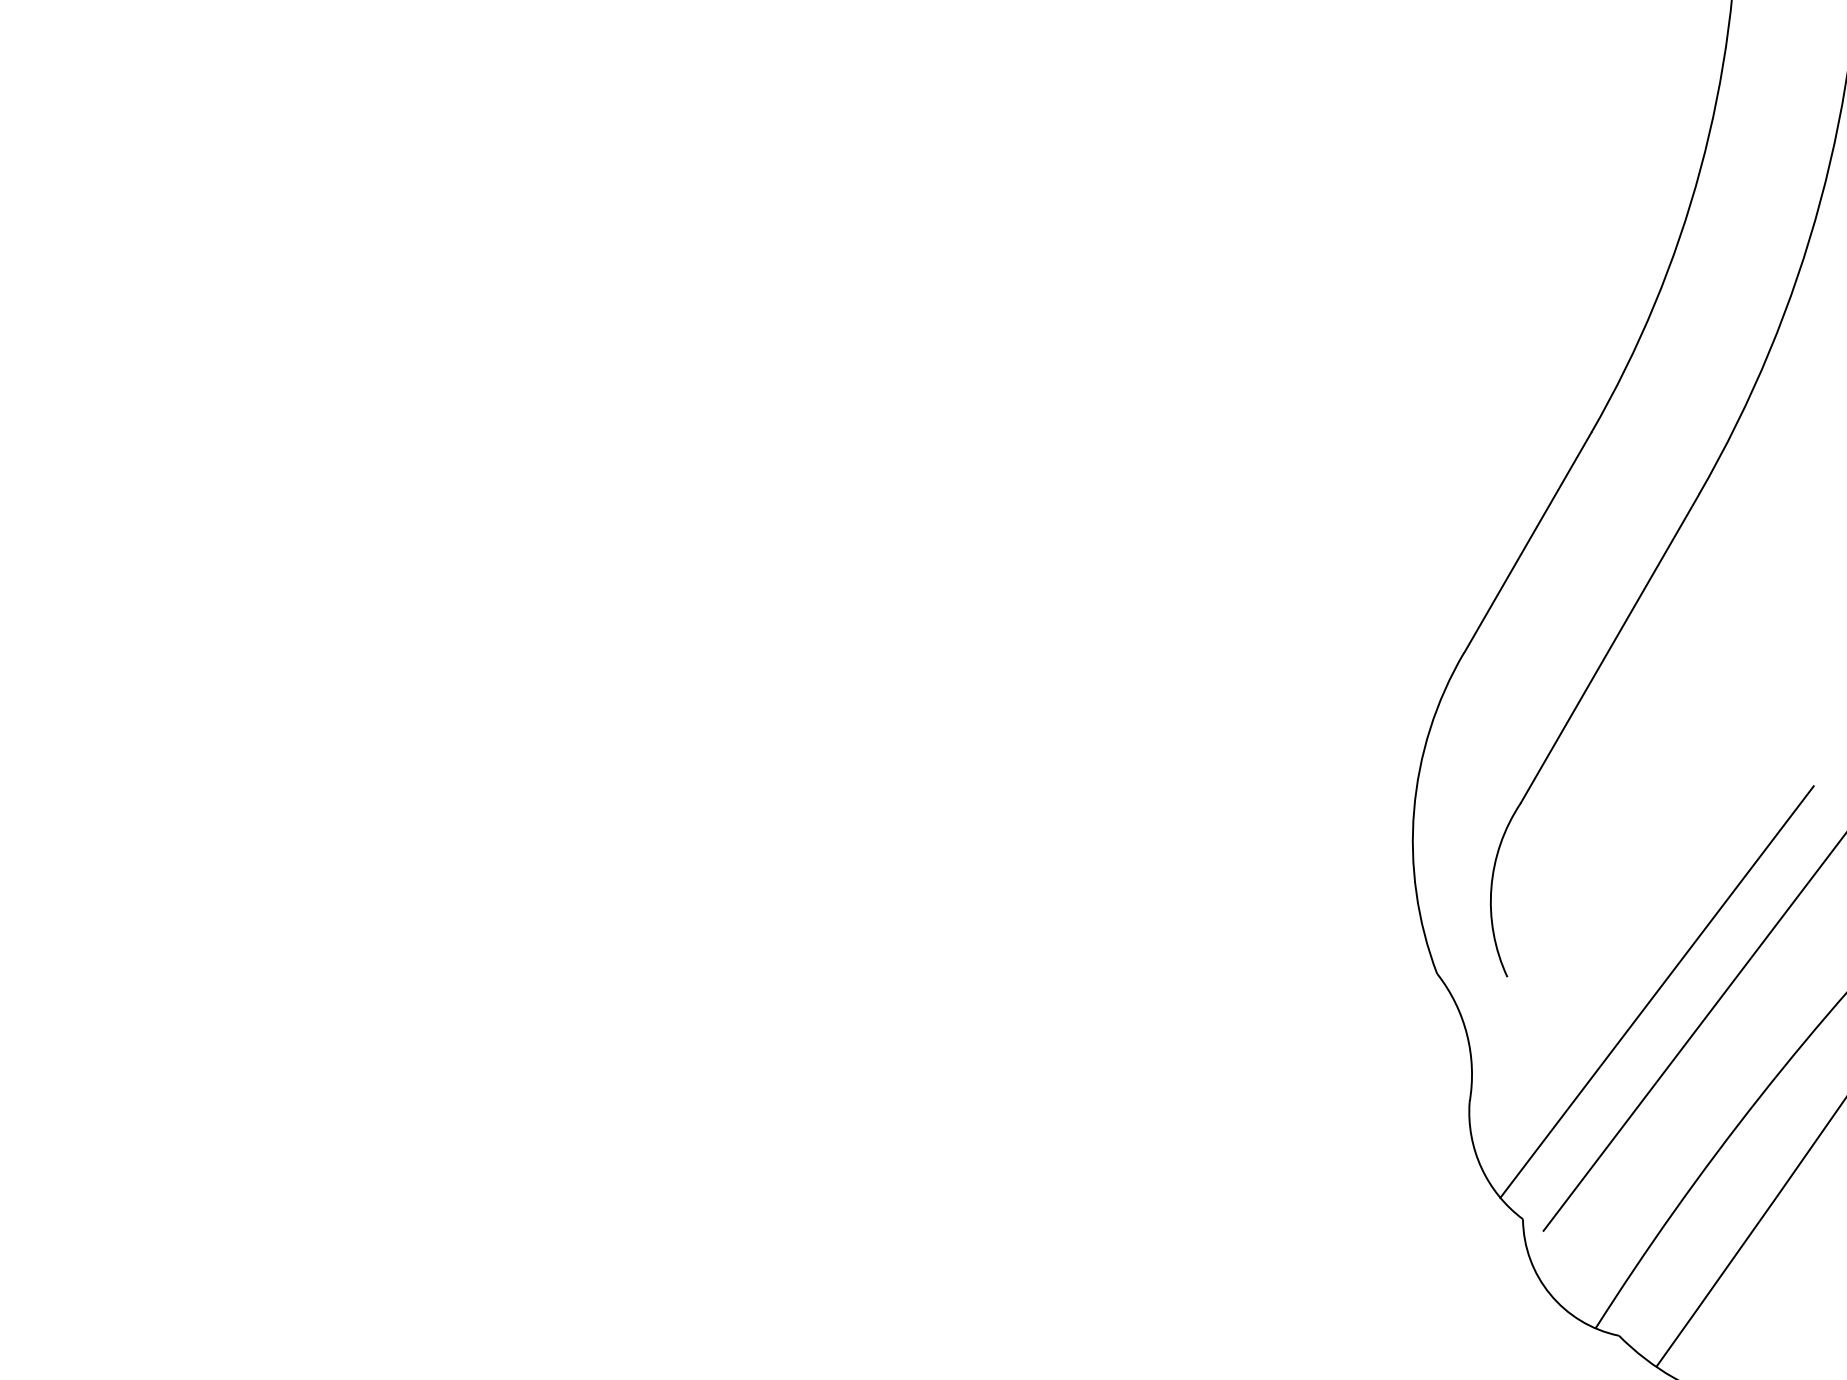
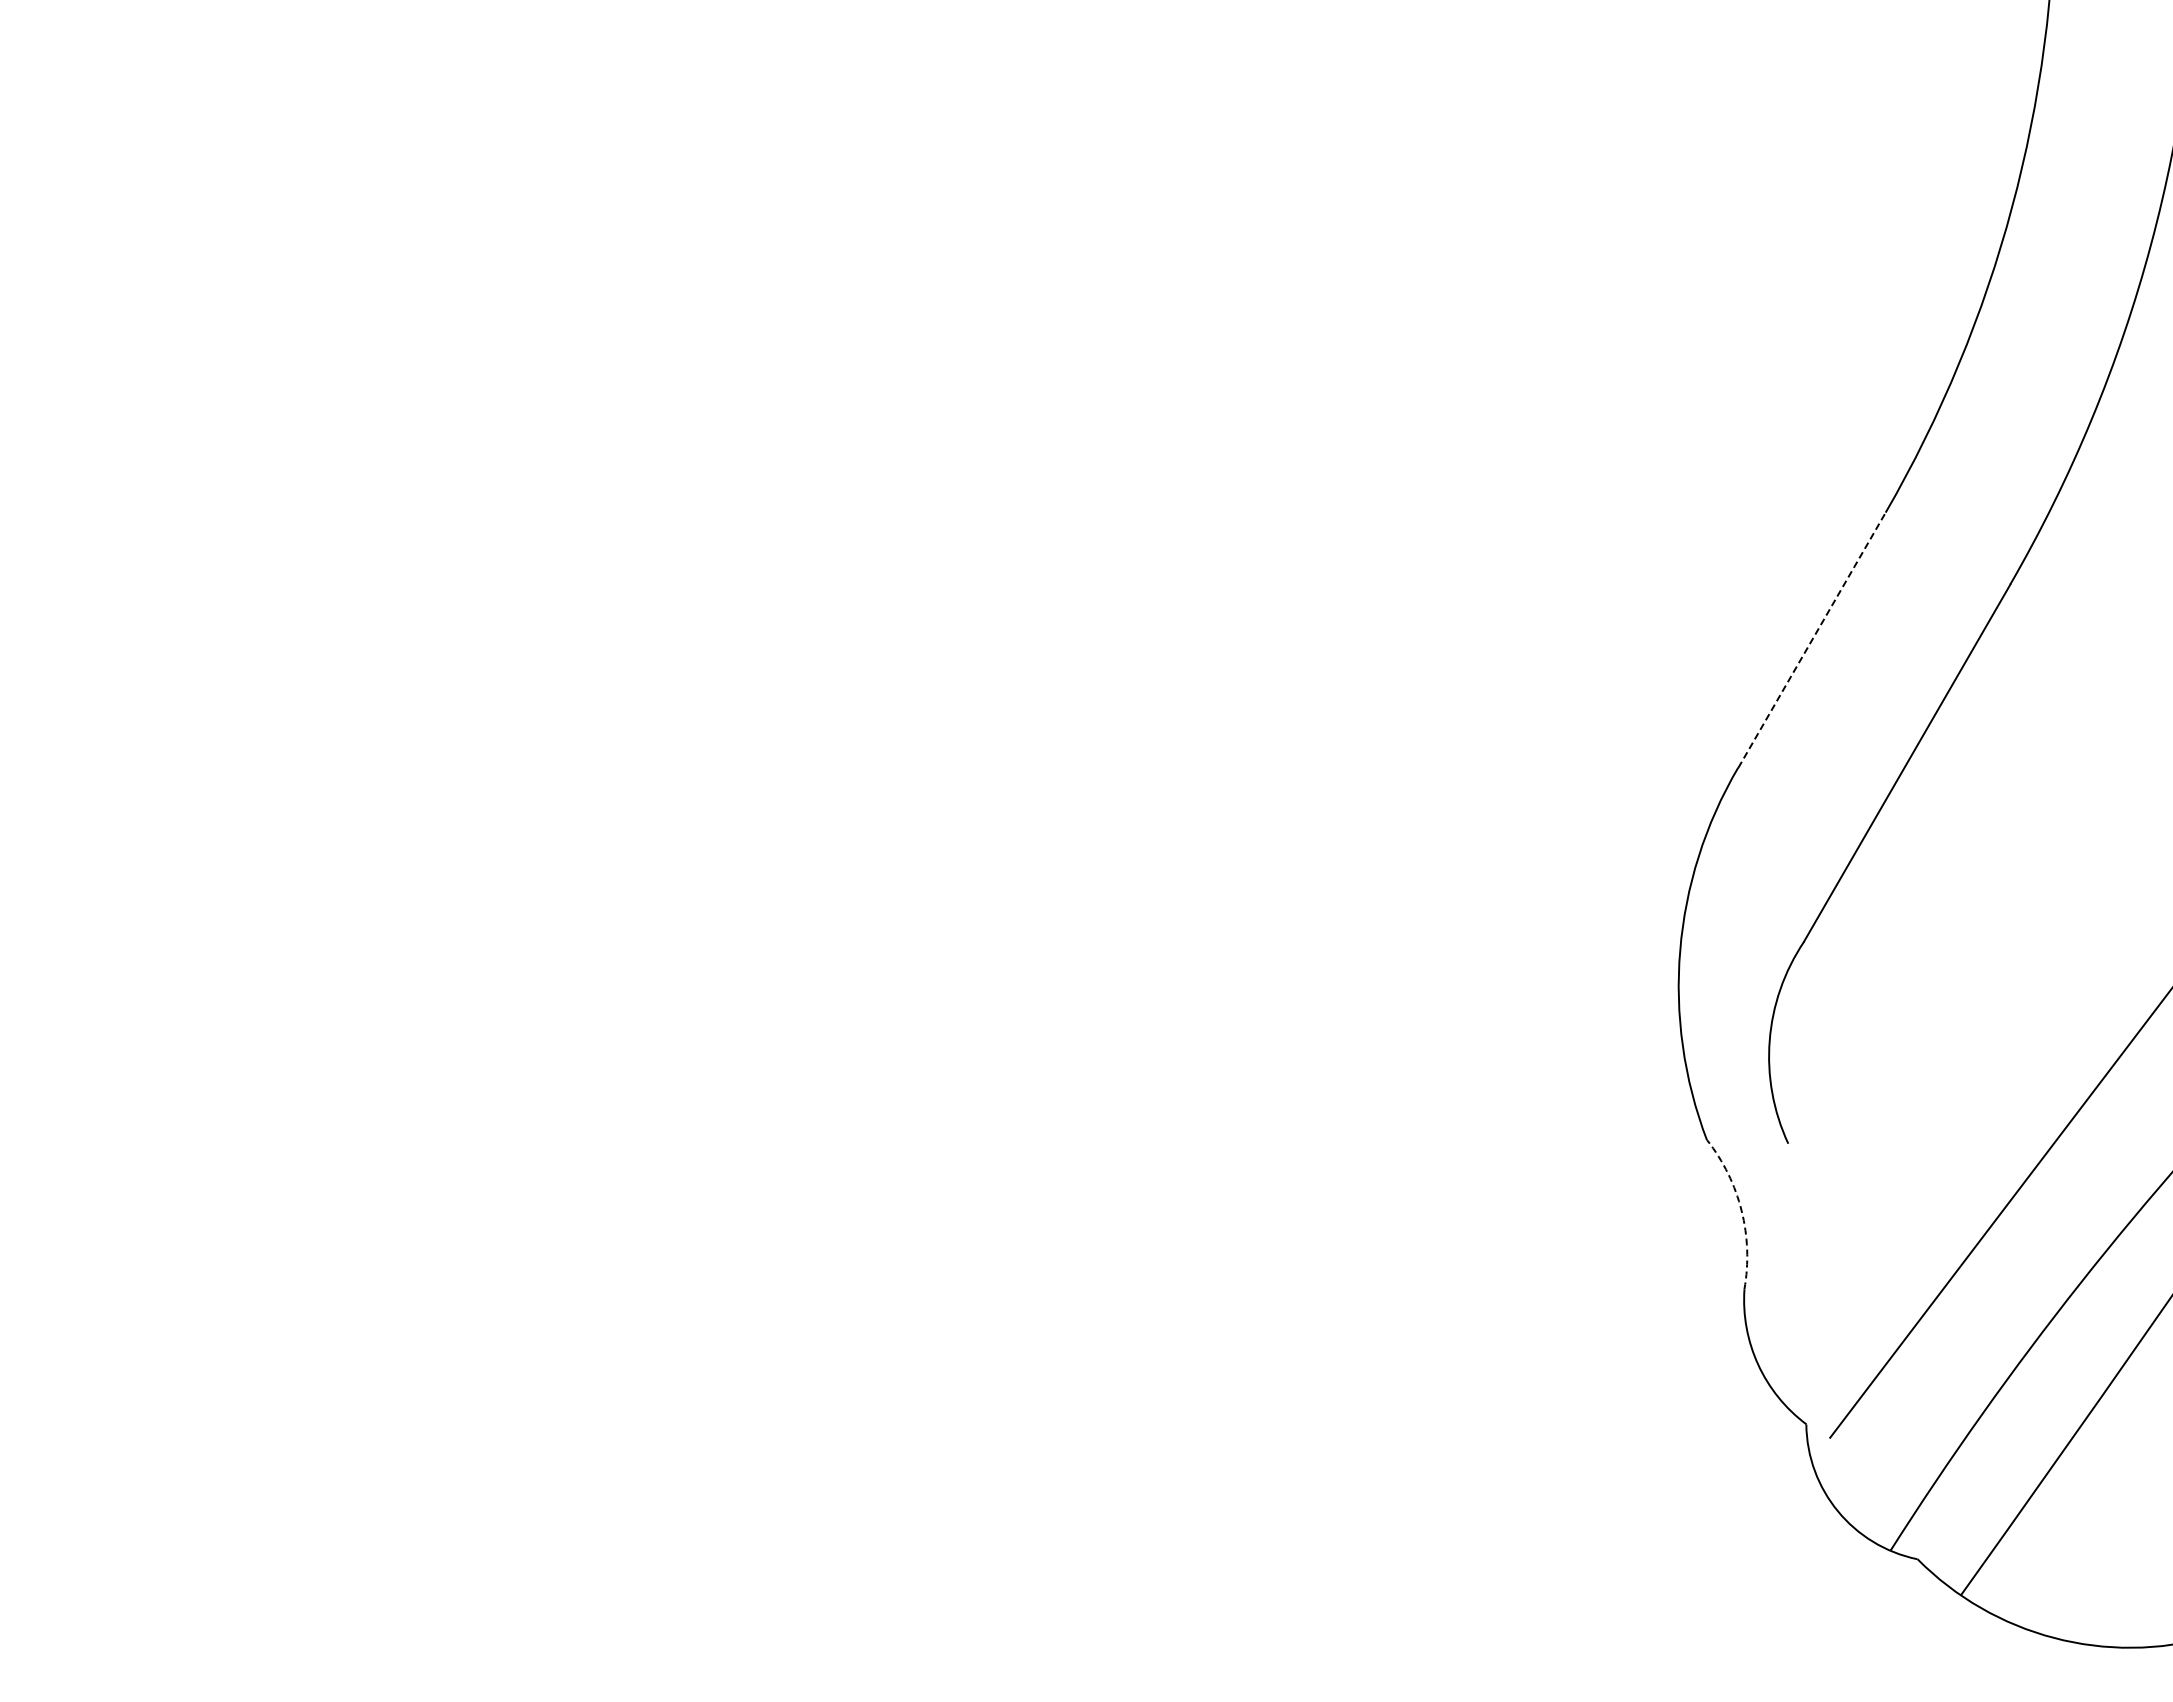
line: (1528, 541) -> (1812, 639), solid -> dashed
line: (1656, 991) -> (1961, 1160), removed
arc: (1467, 1034) -> (1741, 1210), solid -> dashed

